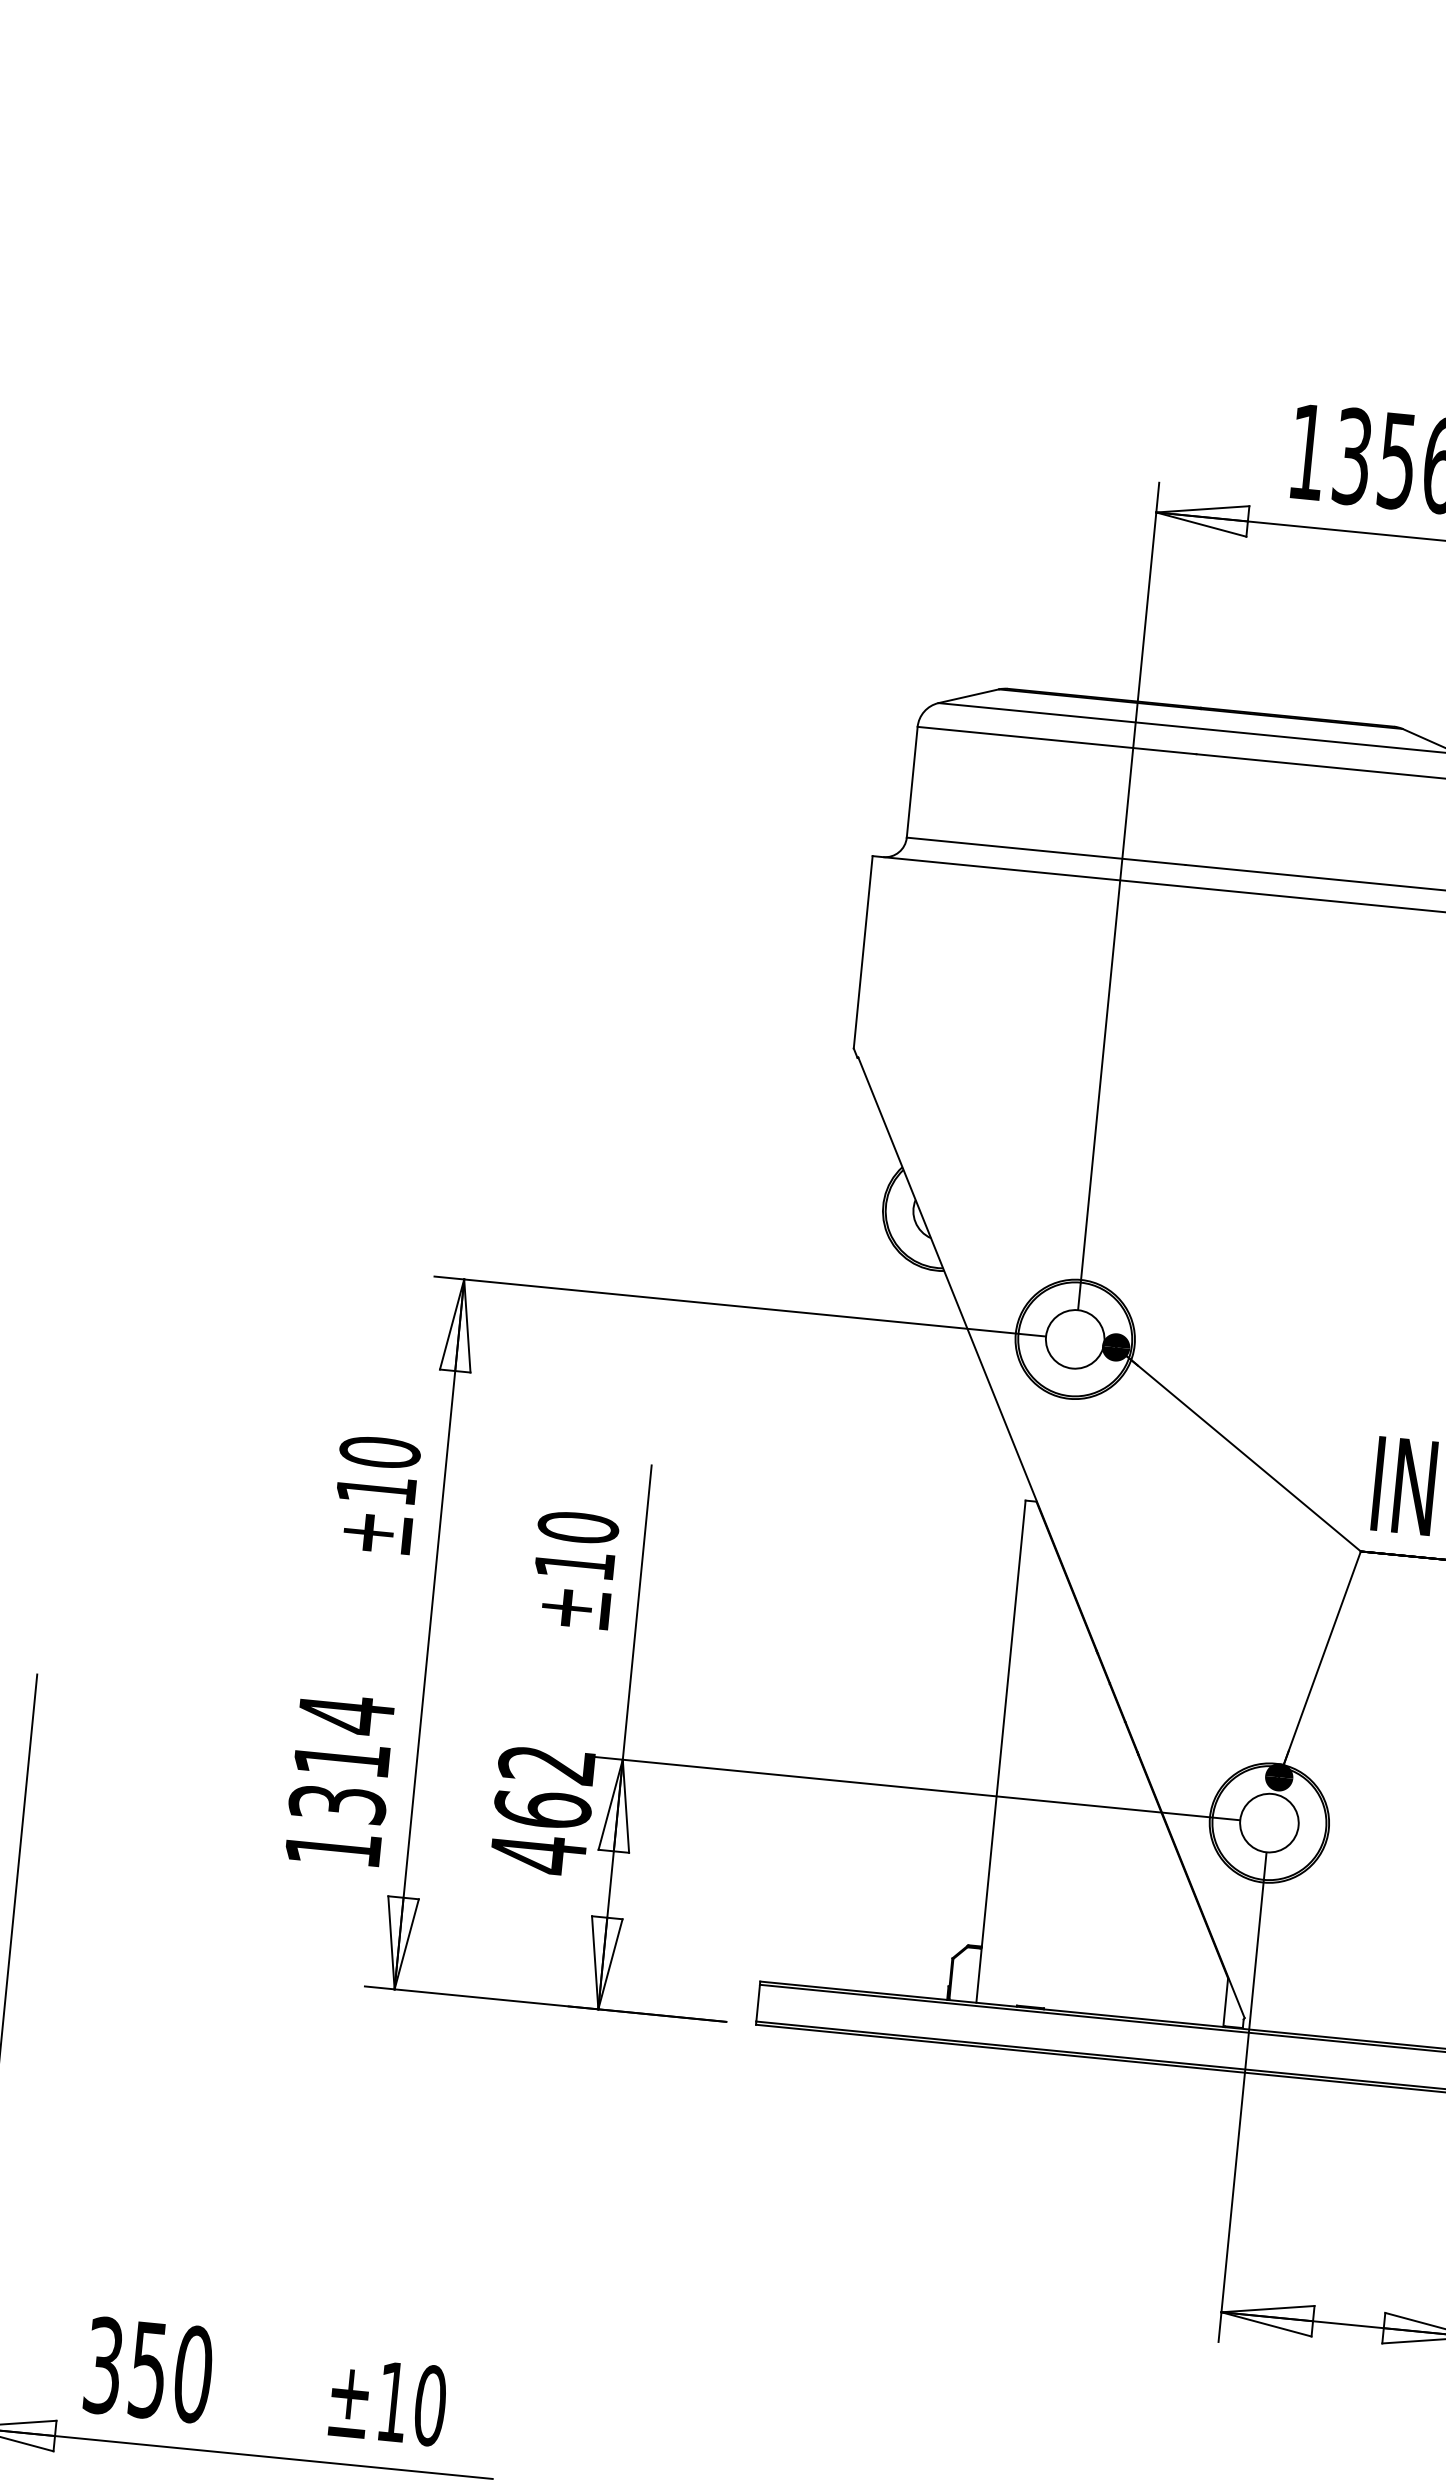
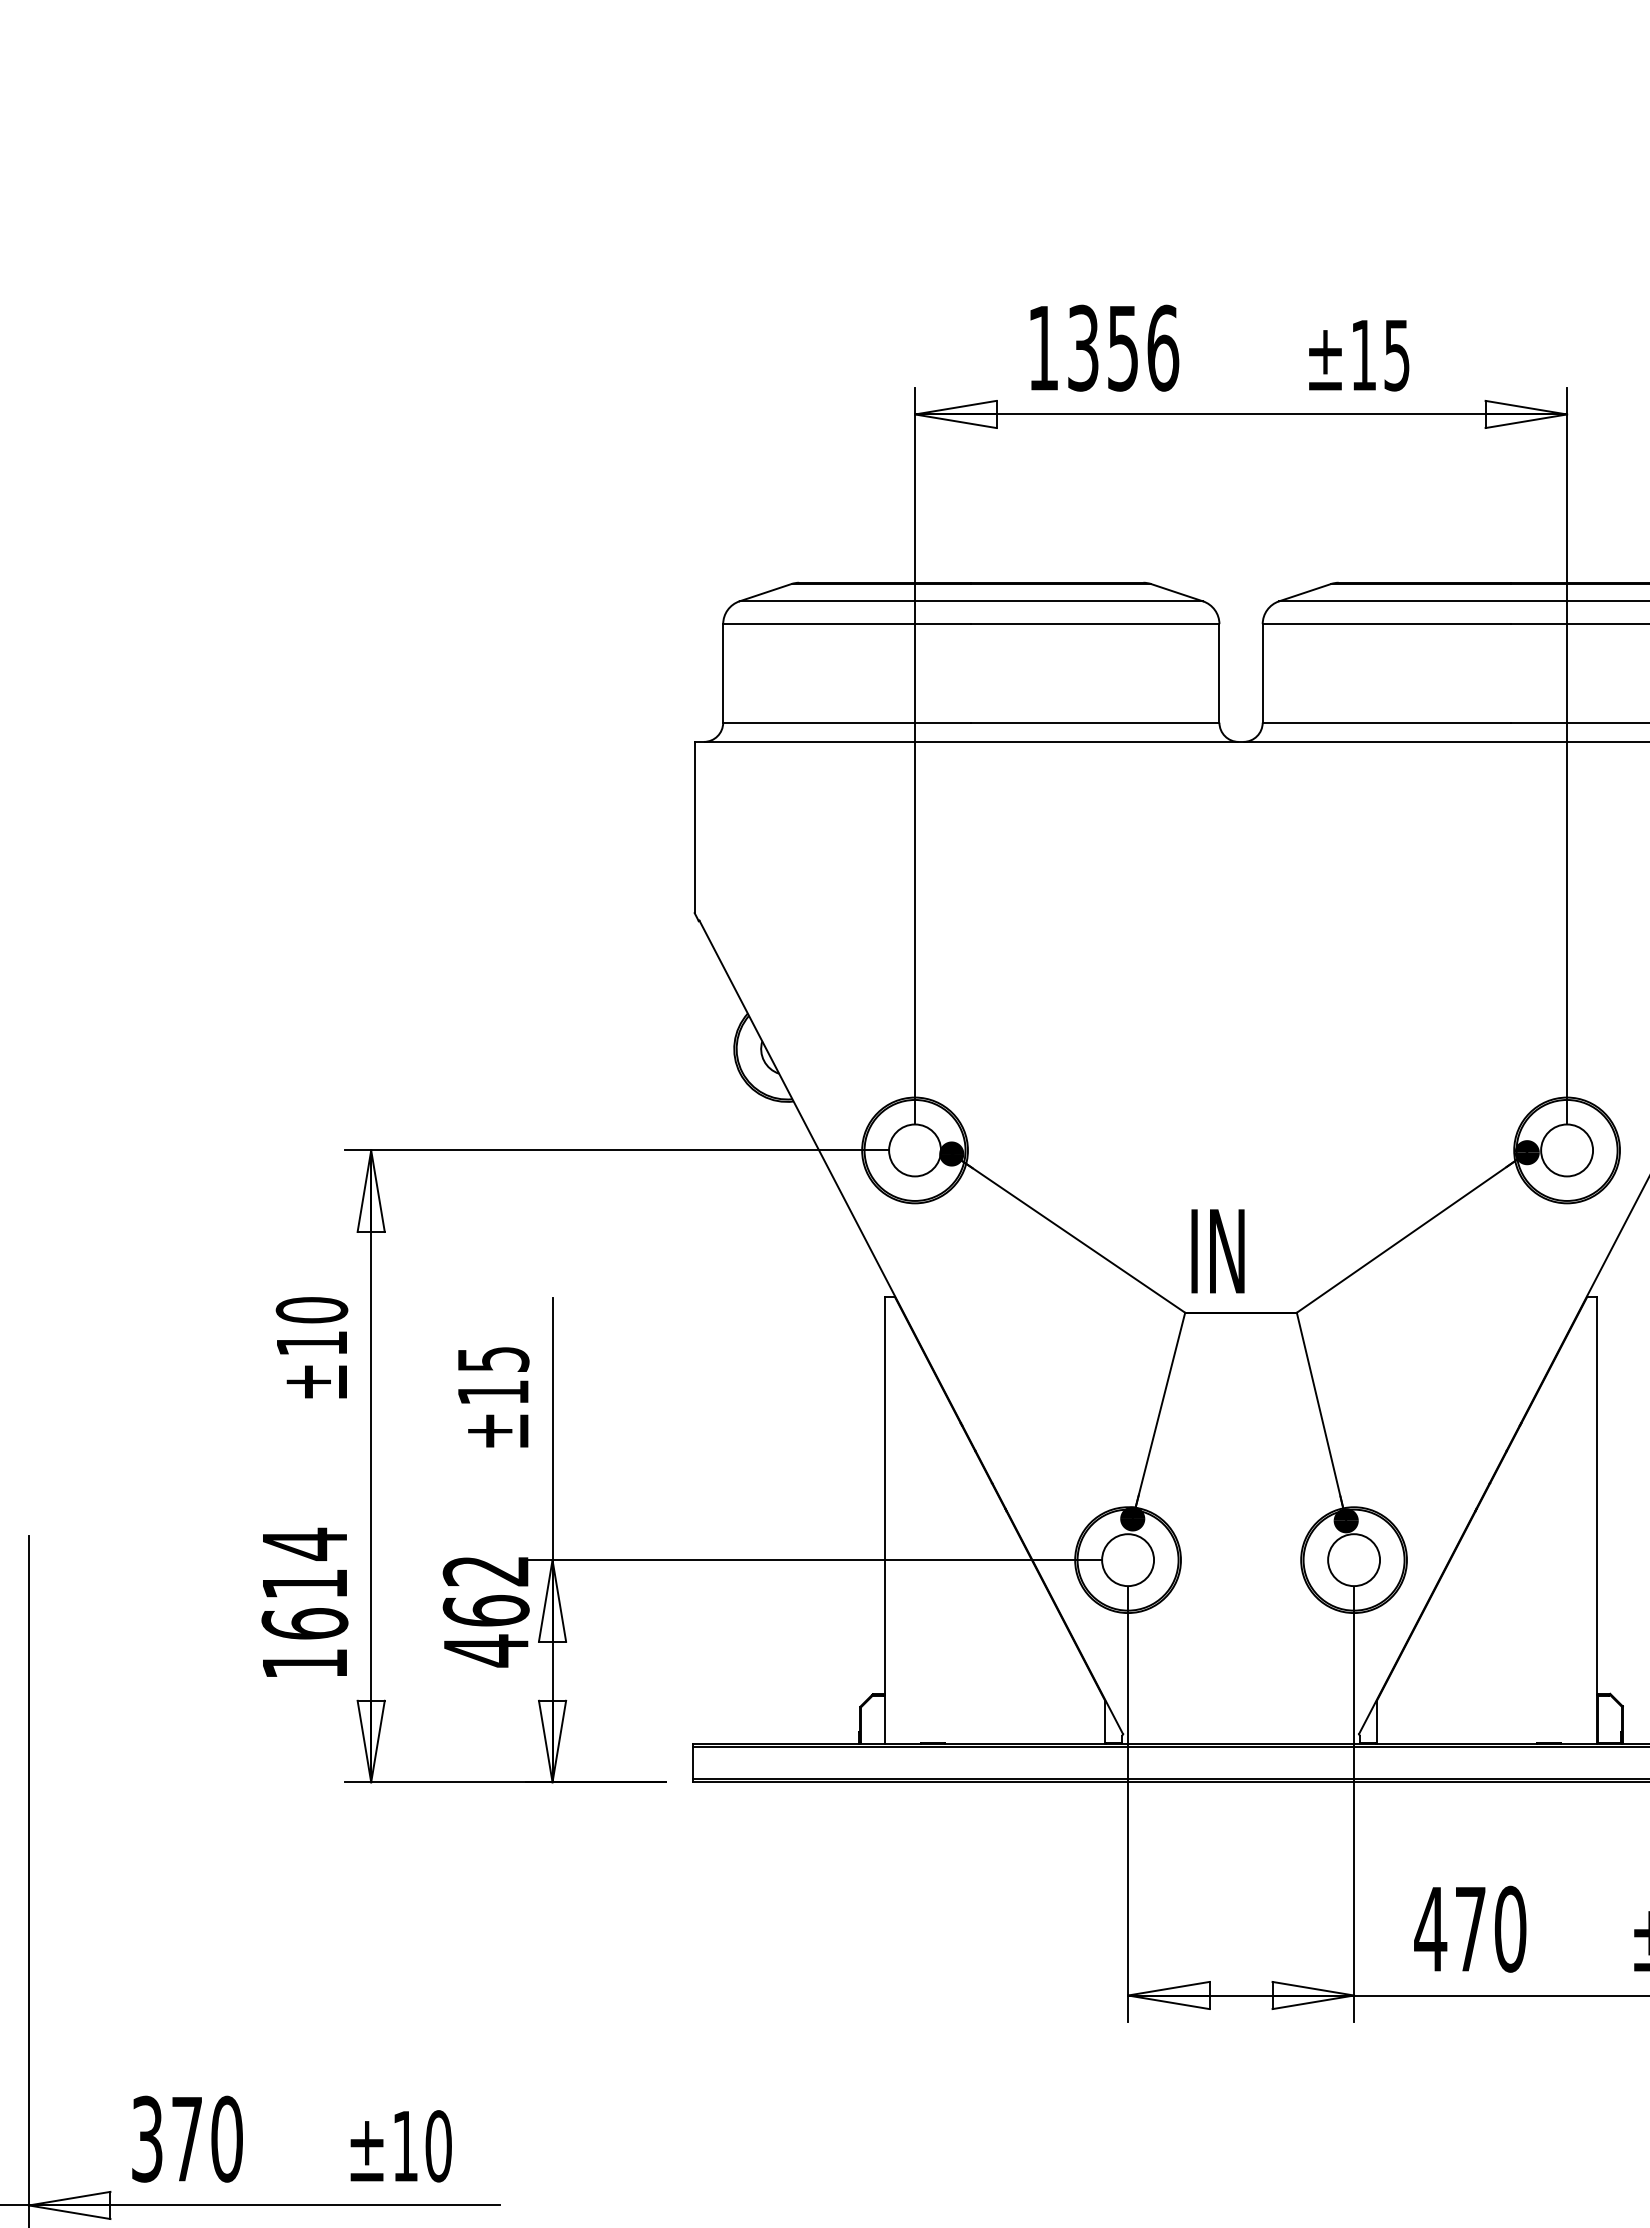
text: (578, 1527) -> (493, 1359), ±10 -> ±15
text: (337, 1803) -> (304, 1623), 1314 -> 1614
text: (147, 2370) -> (186, 2139), 350 -> 370

